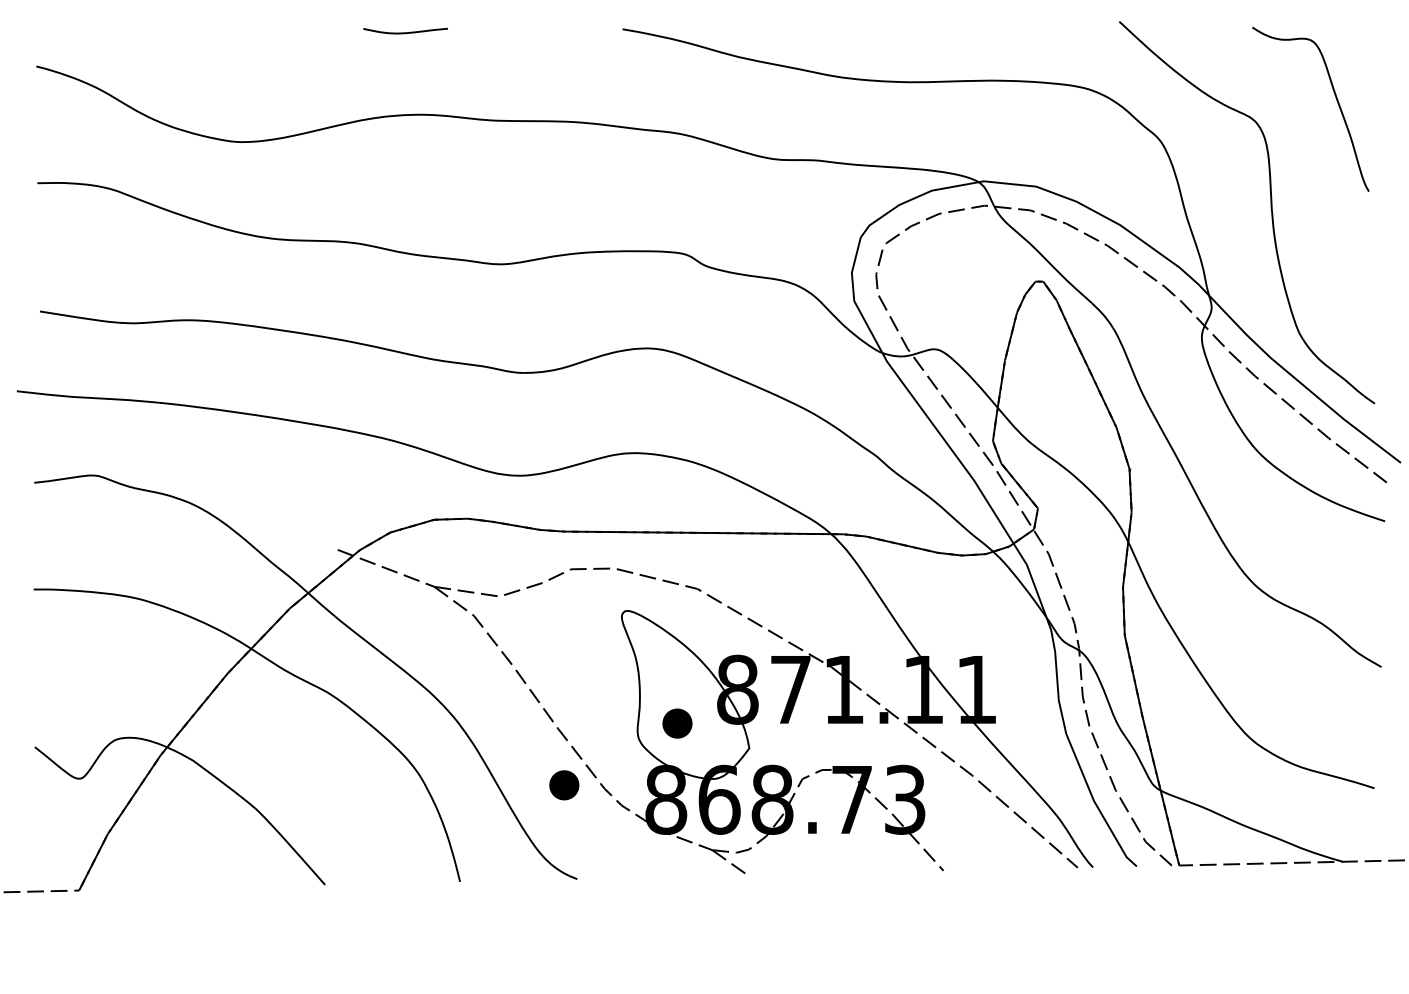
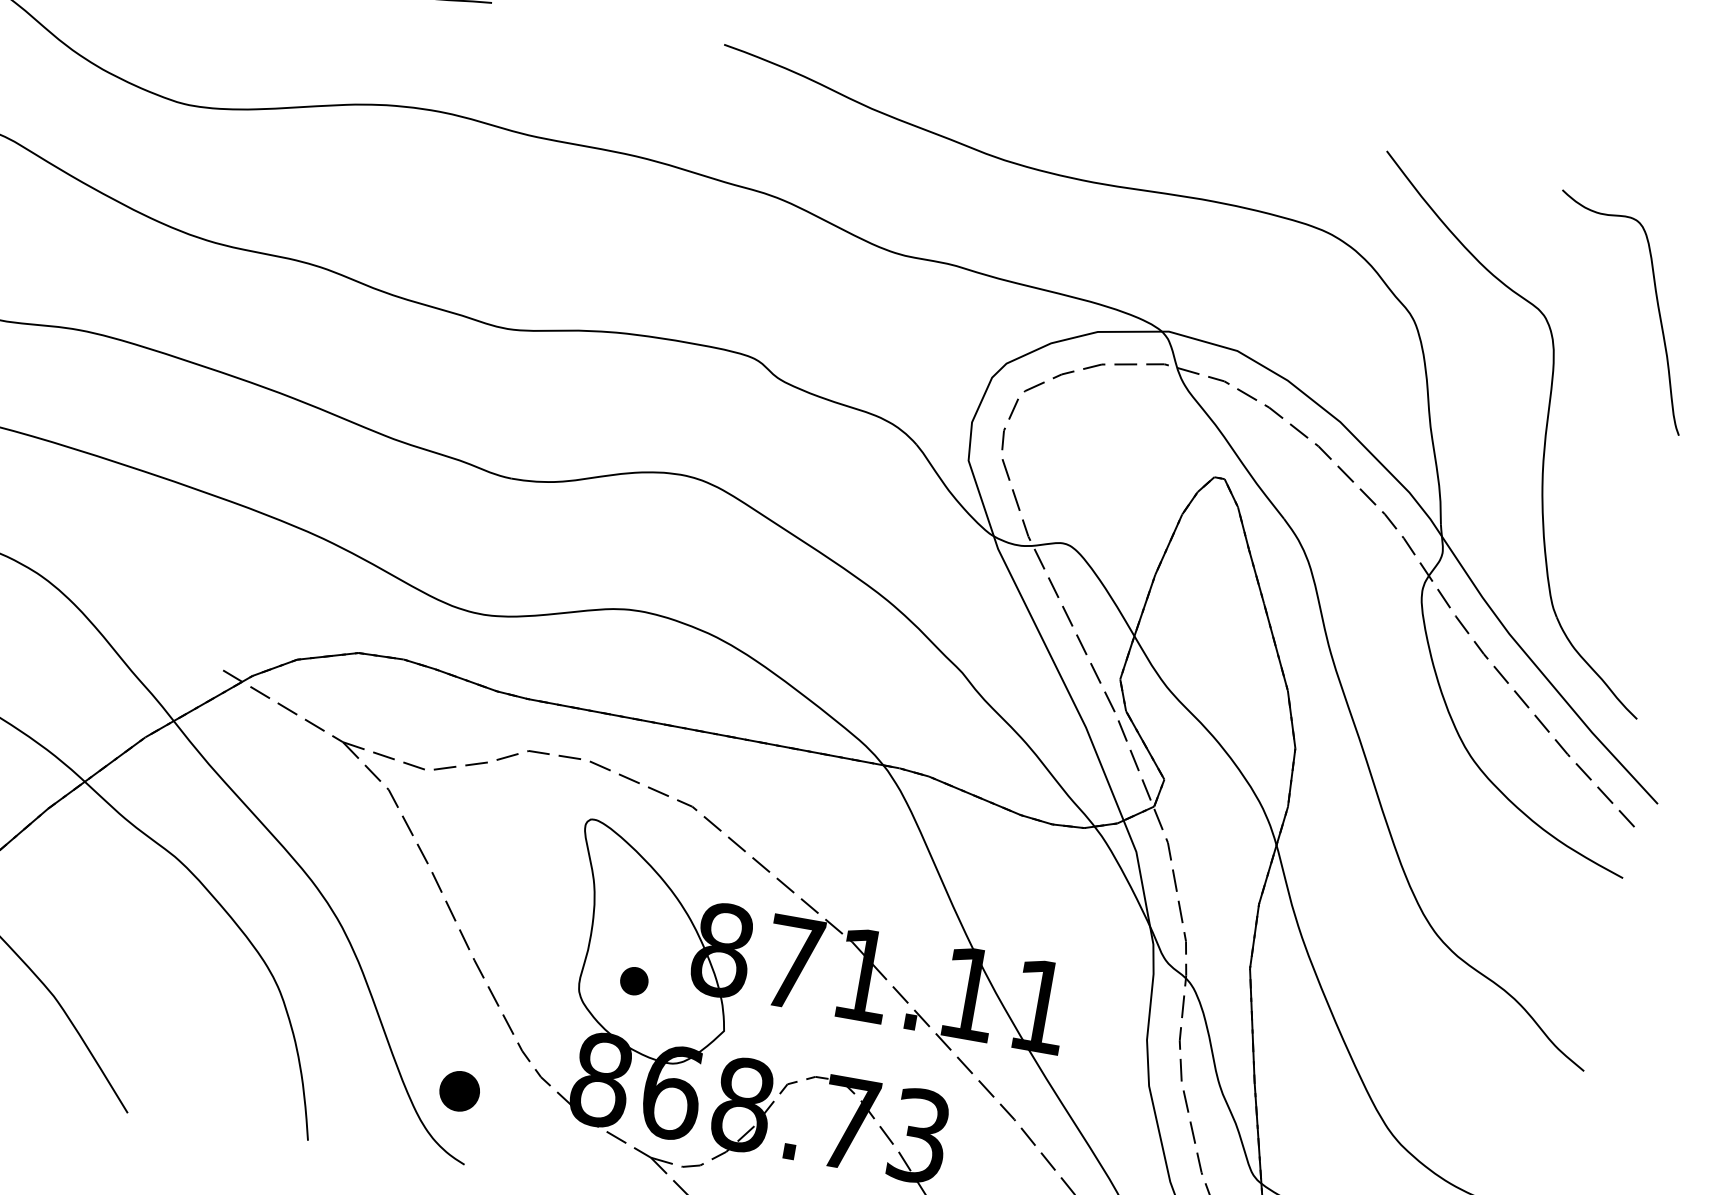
part: (677, 723) -> (634, 981), size x0.7
part: (564, 785) -> (459, 1091), moved

